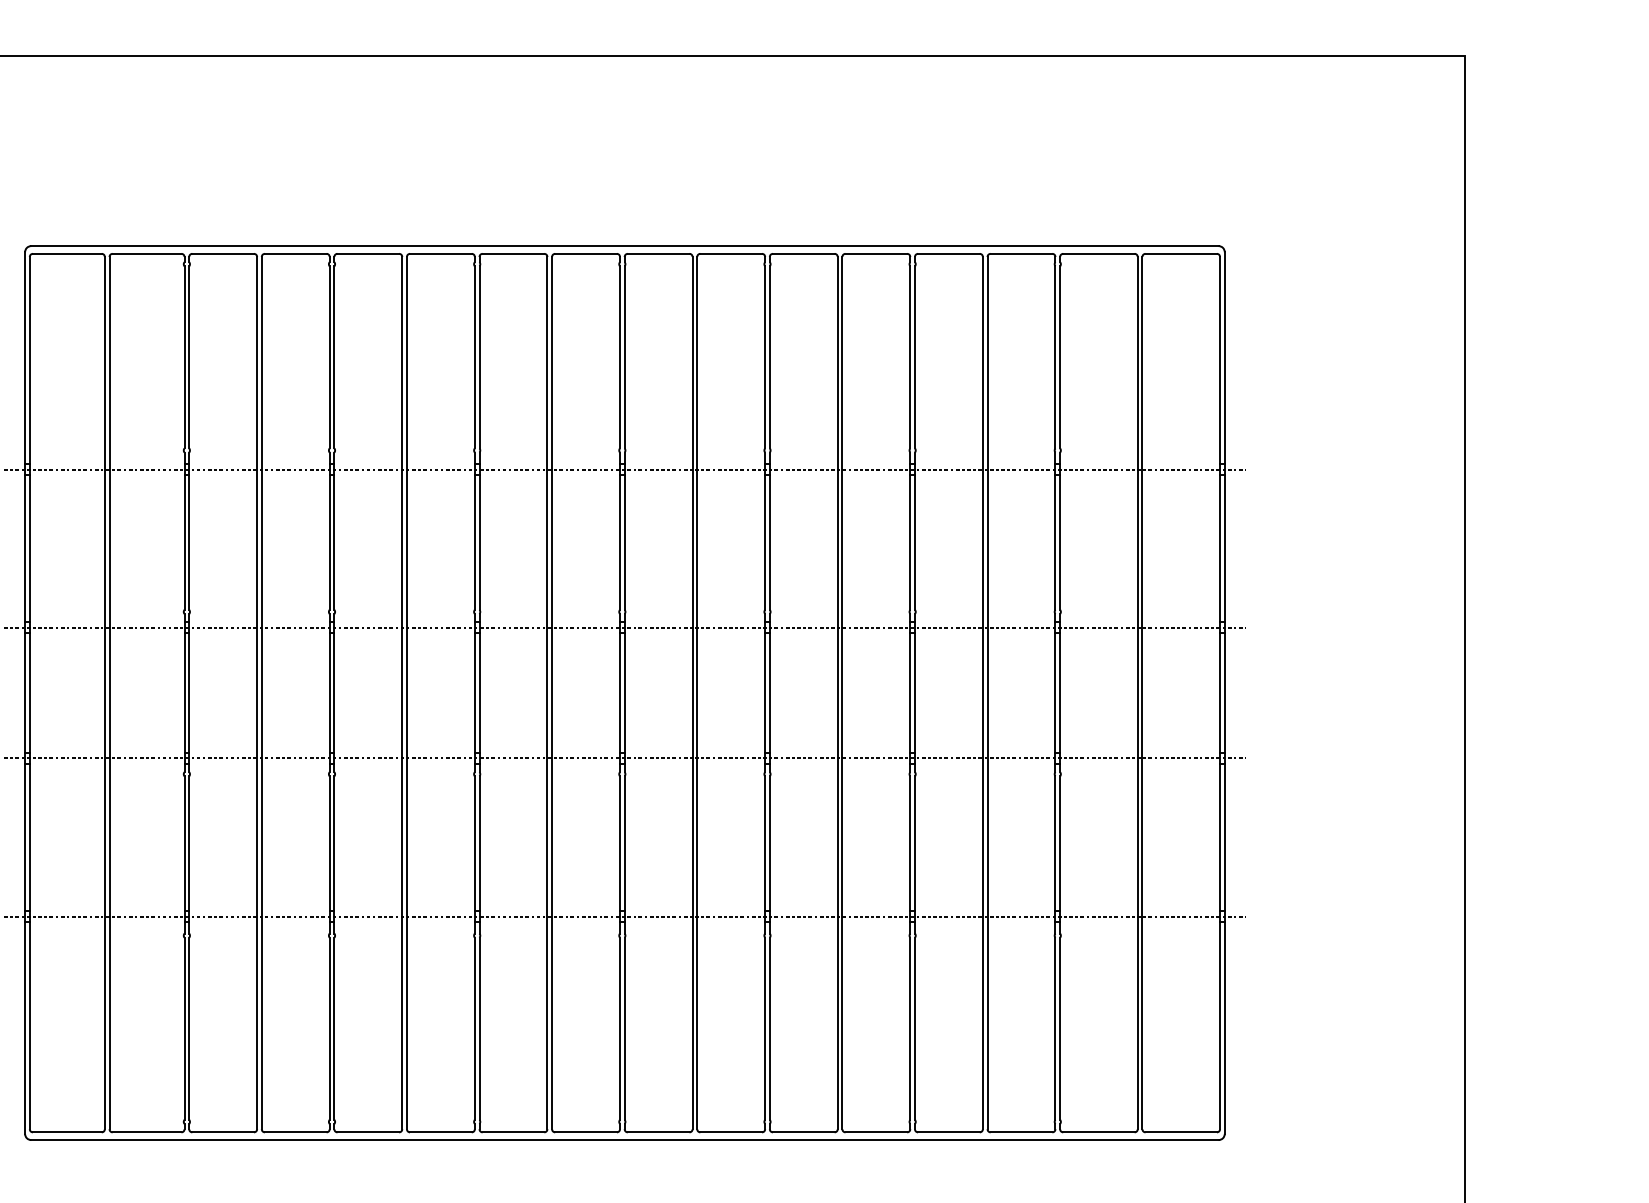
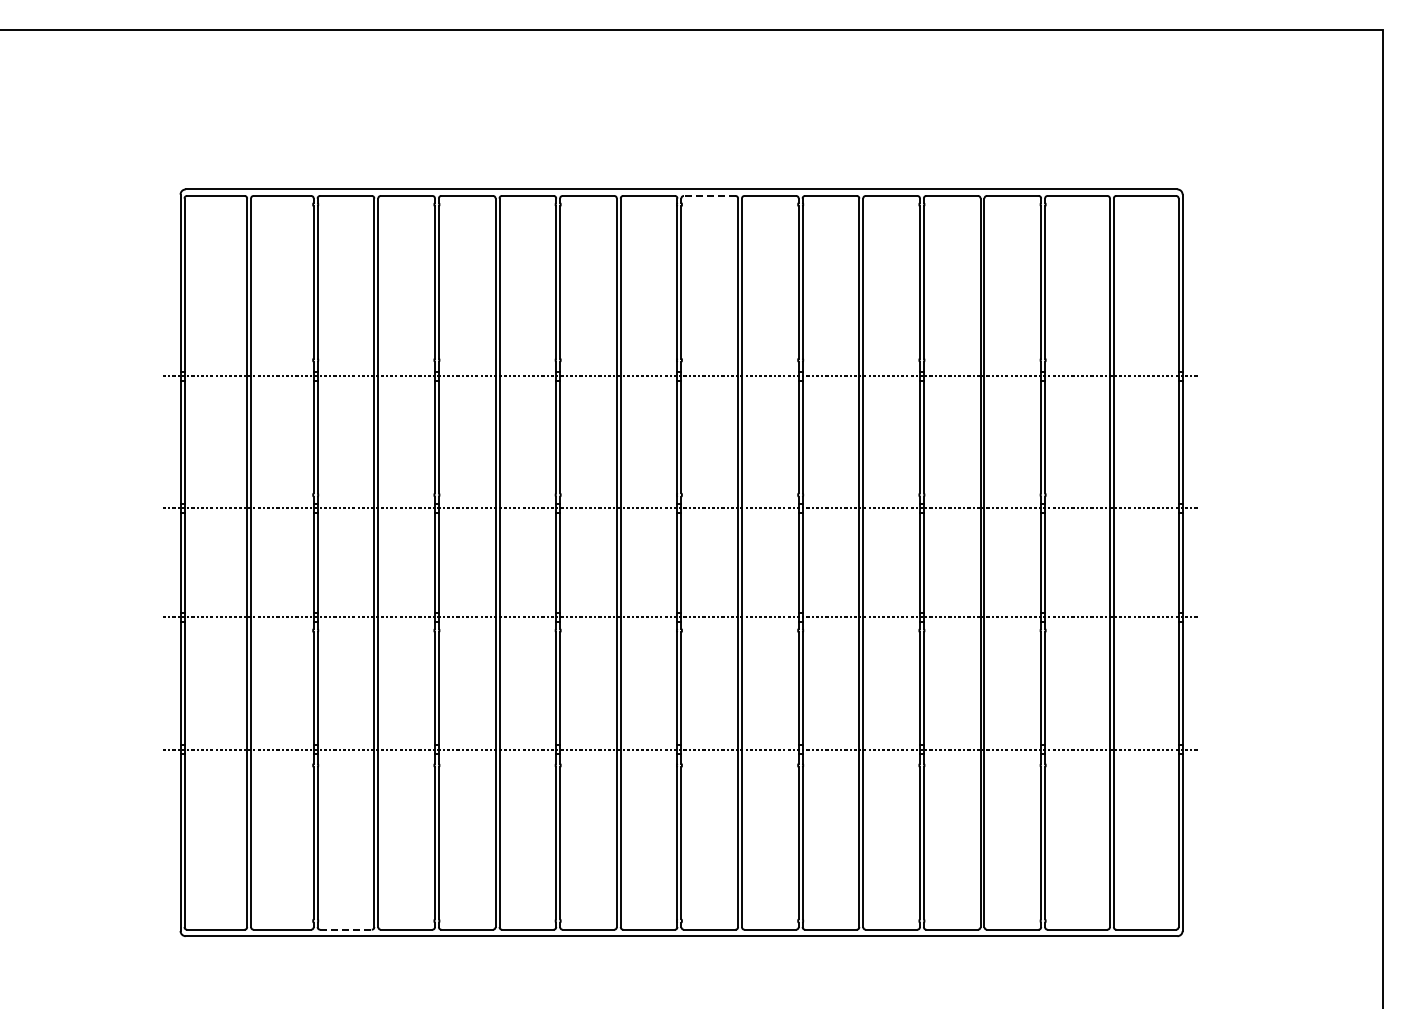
line: (658, 253) -> (709, 195), solid -> dashed
line: (223, 1132) -> (346, 929), solid -> dashed

